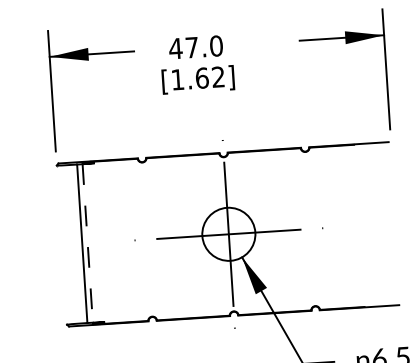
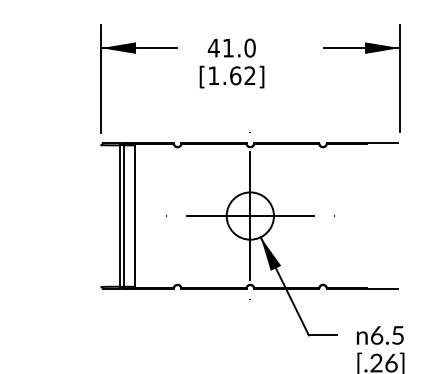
text: (192, 46) -> (228, 47), 47.0 -> 41.0
line: (100, 242) -> (135, 215), added
line: (87, 243) -> (124, 216), dashed -> solid

